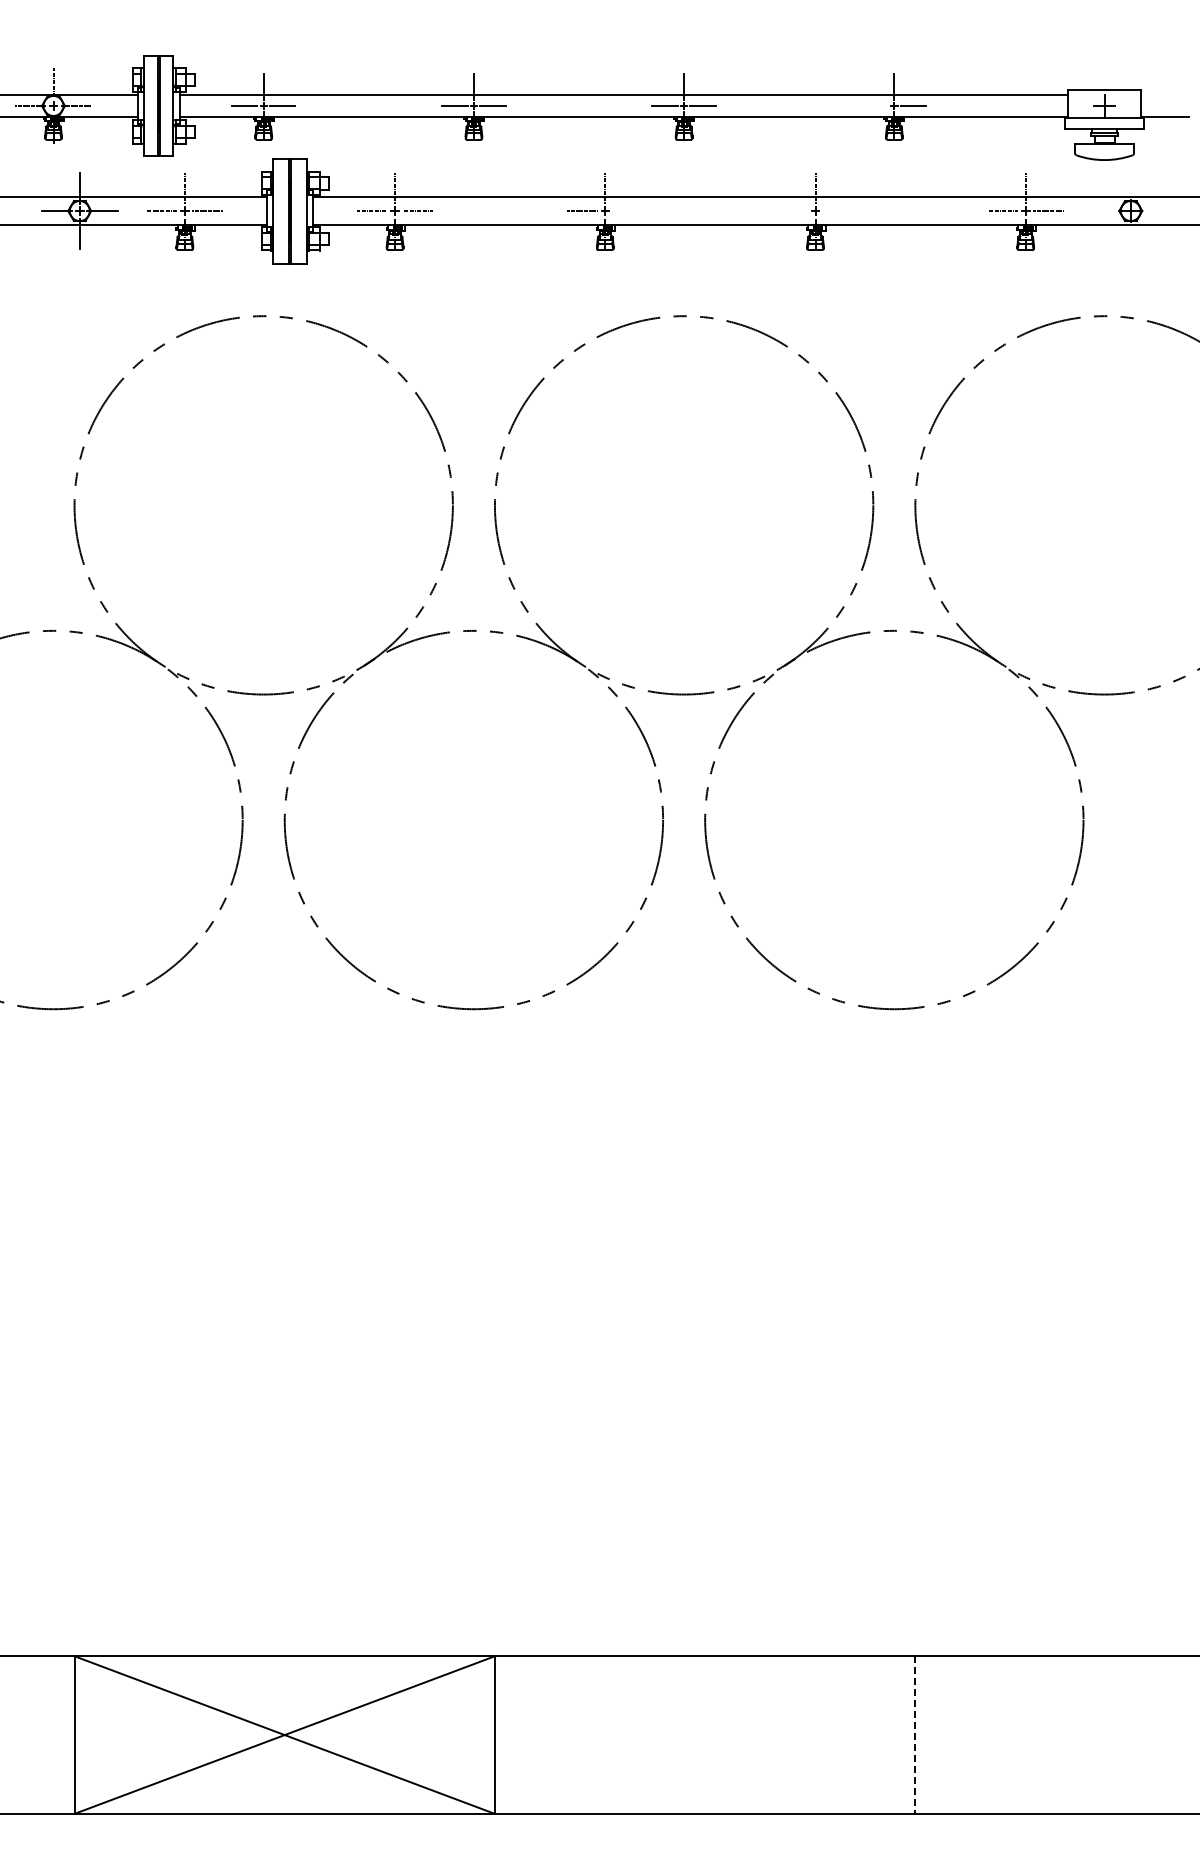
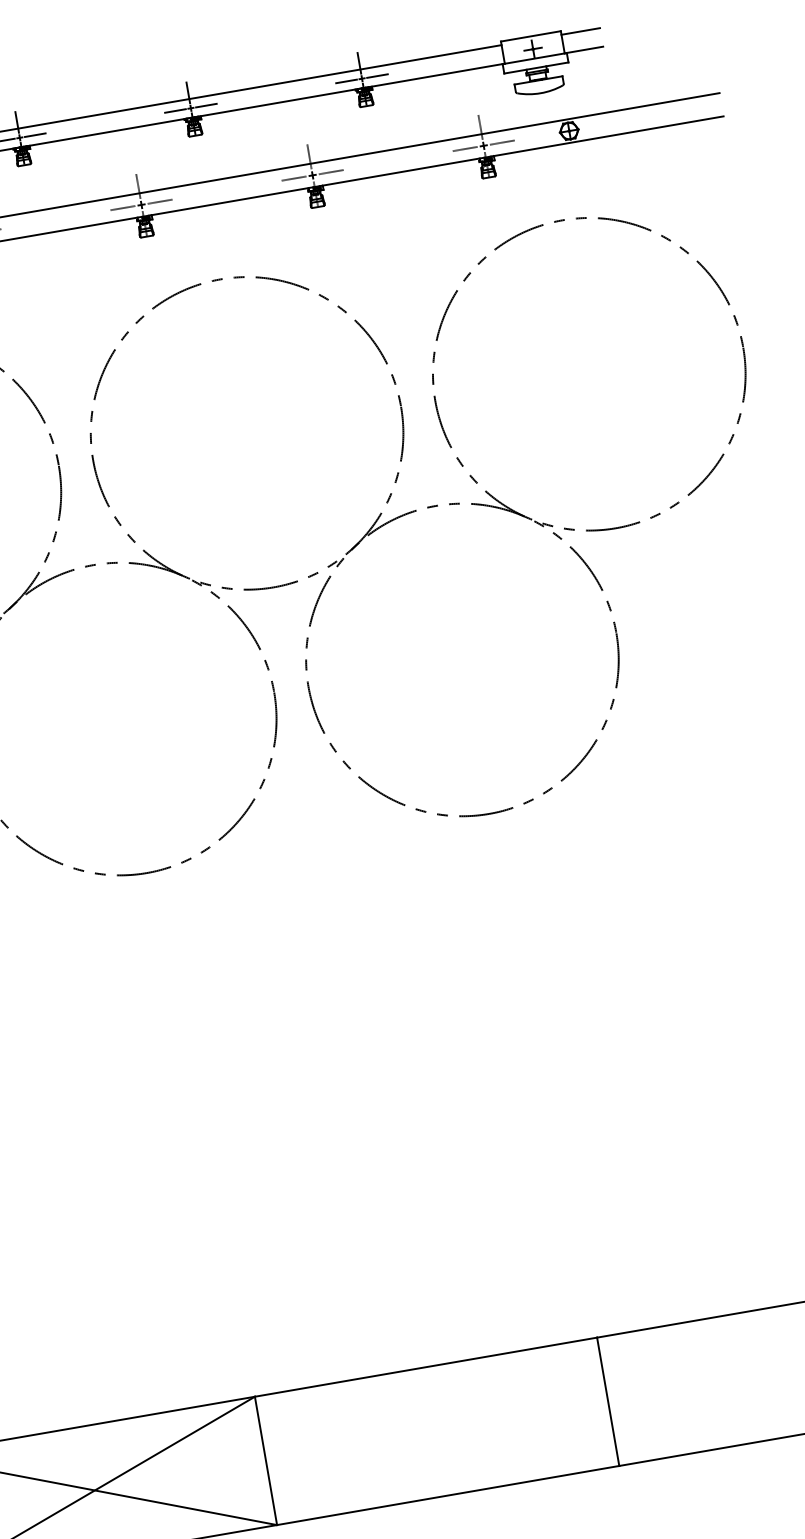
line: (1164, 94) -> (580, 31), added
line: (875, 105) -> (346, 81), added
line: (627, 211) -> (159, 202), added
line: (792, 211) -> (293, 178), added
line: (838, 211) -> (331, 172), added
line: (915, 1735) -> (608, 1402), dashed -> solid

